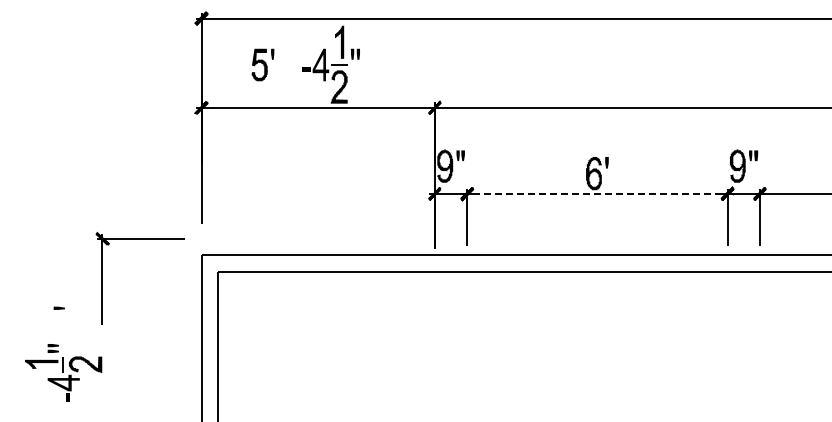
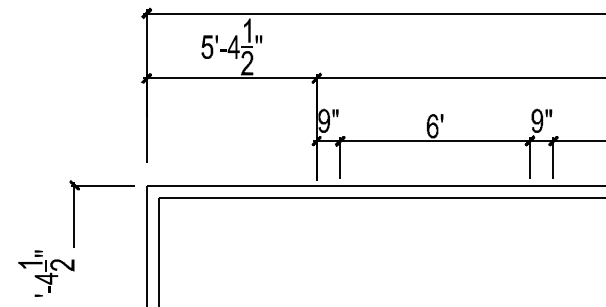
part: (262, 64) -> (209, 46), moved
line: (598, 194) -> (435, 141), dashed -> solid
part: (102, 278) -> (74, 214), moved
part: (58, 307) -> (38, 295), moved

